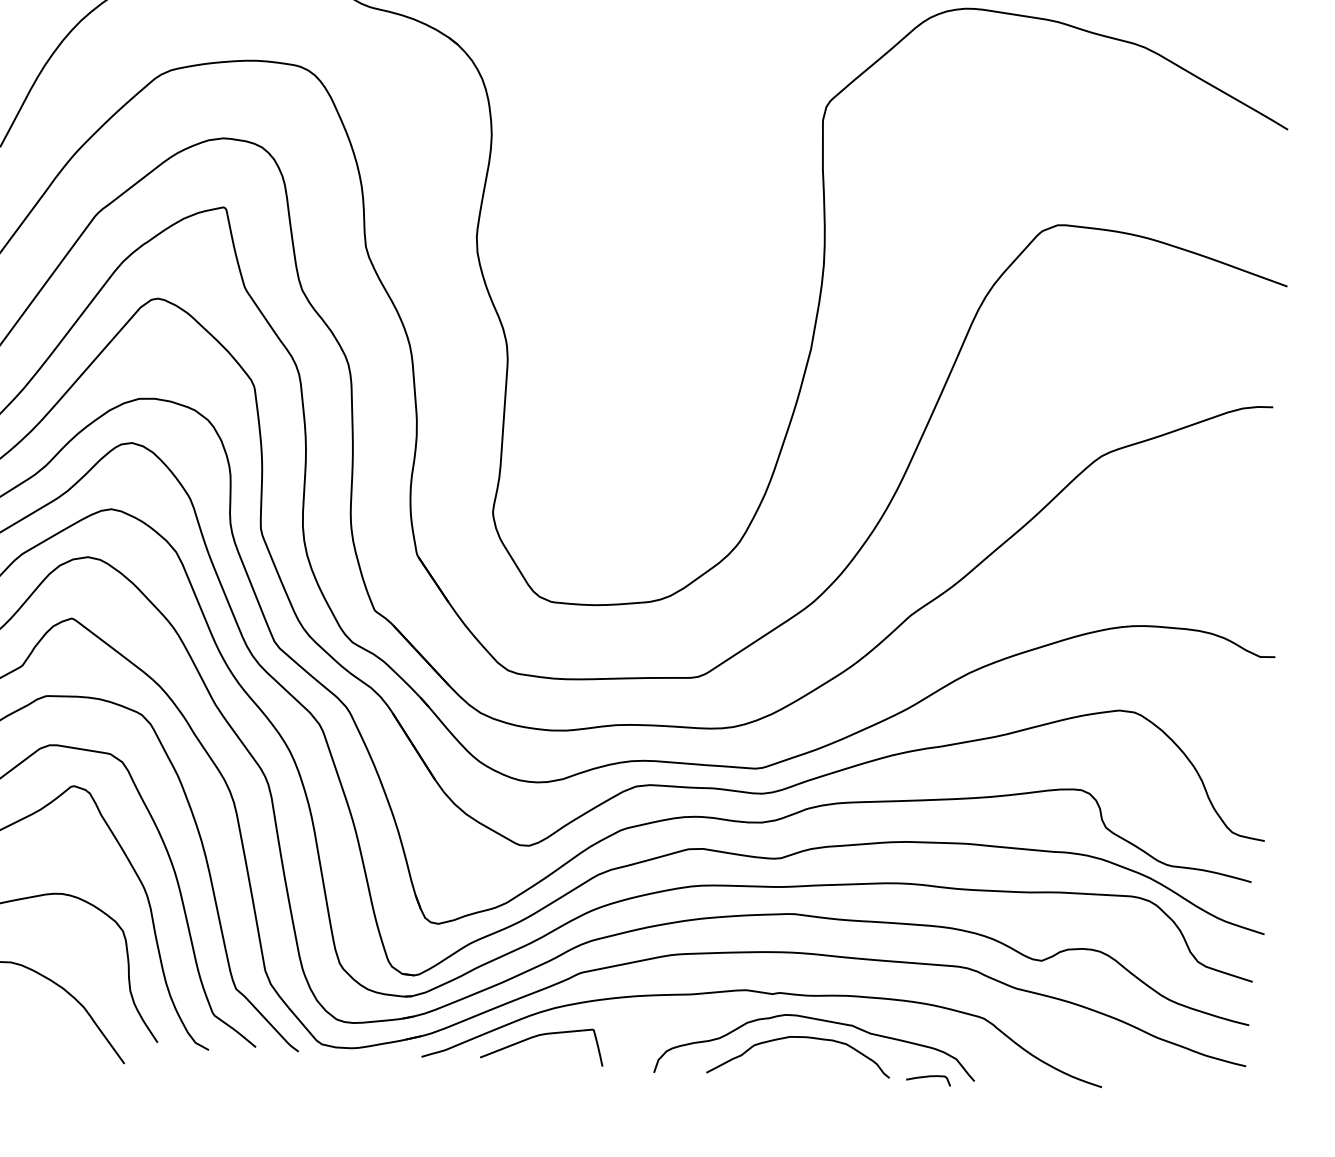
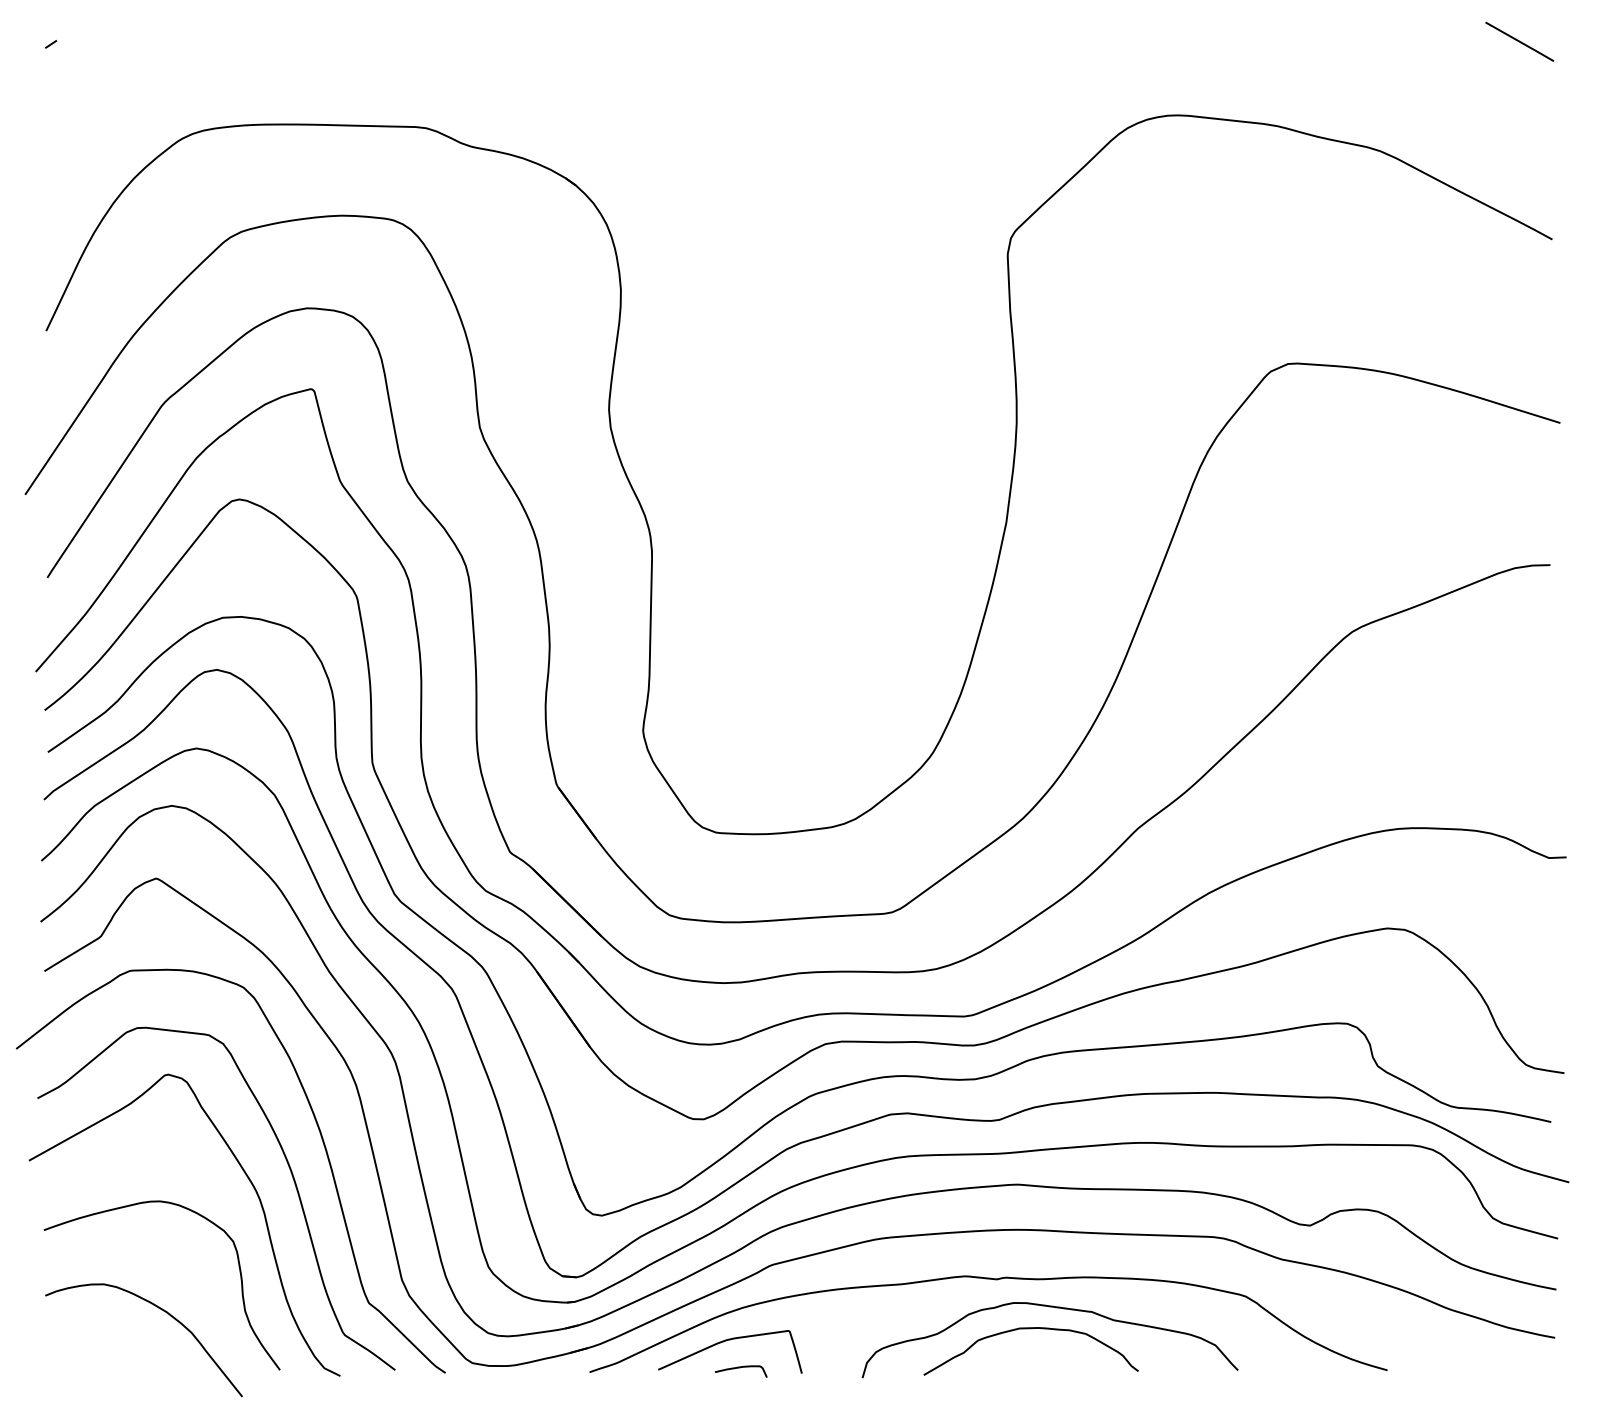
curve: (928, 1077) -> (740, 1368), moved

